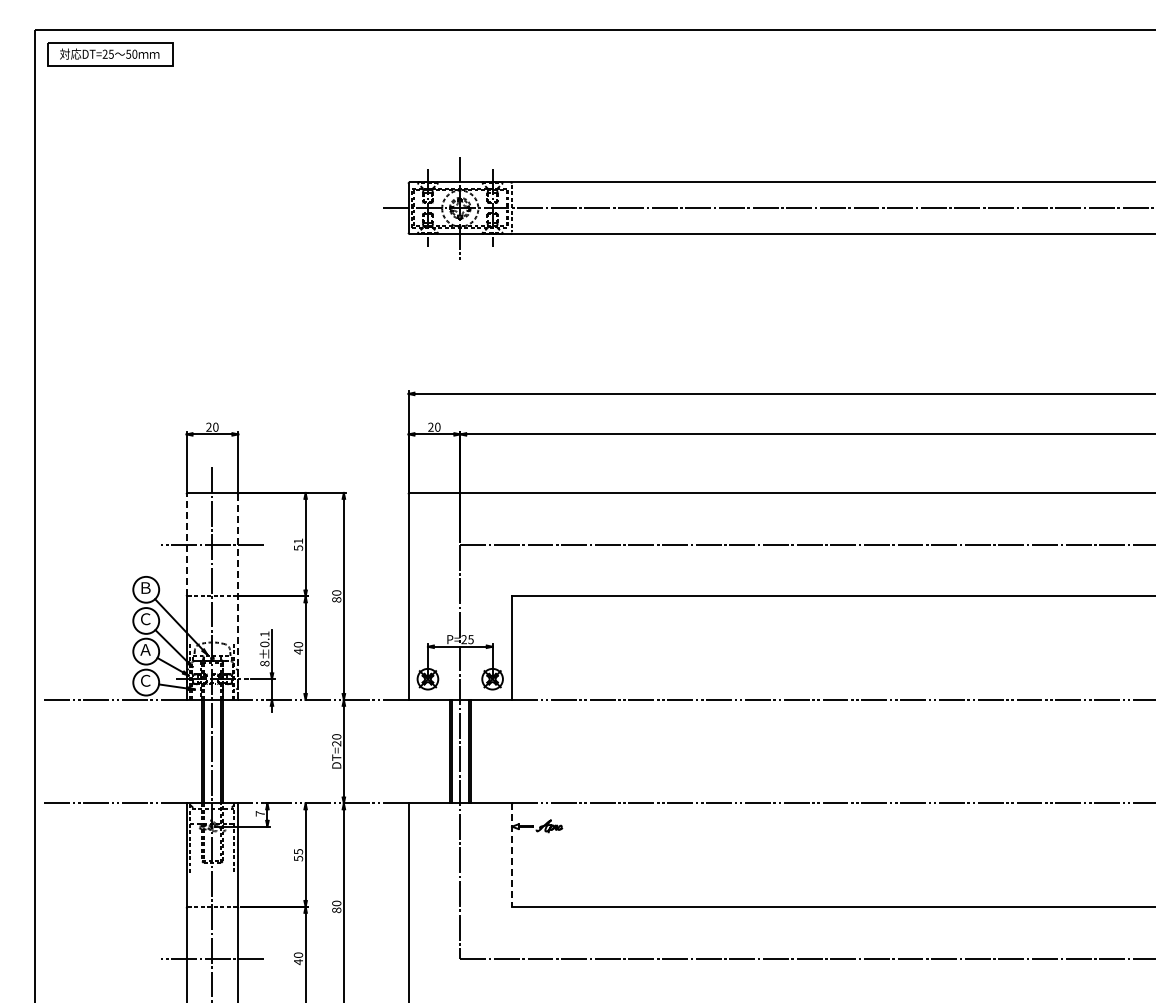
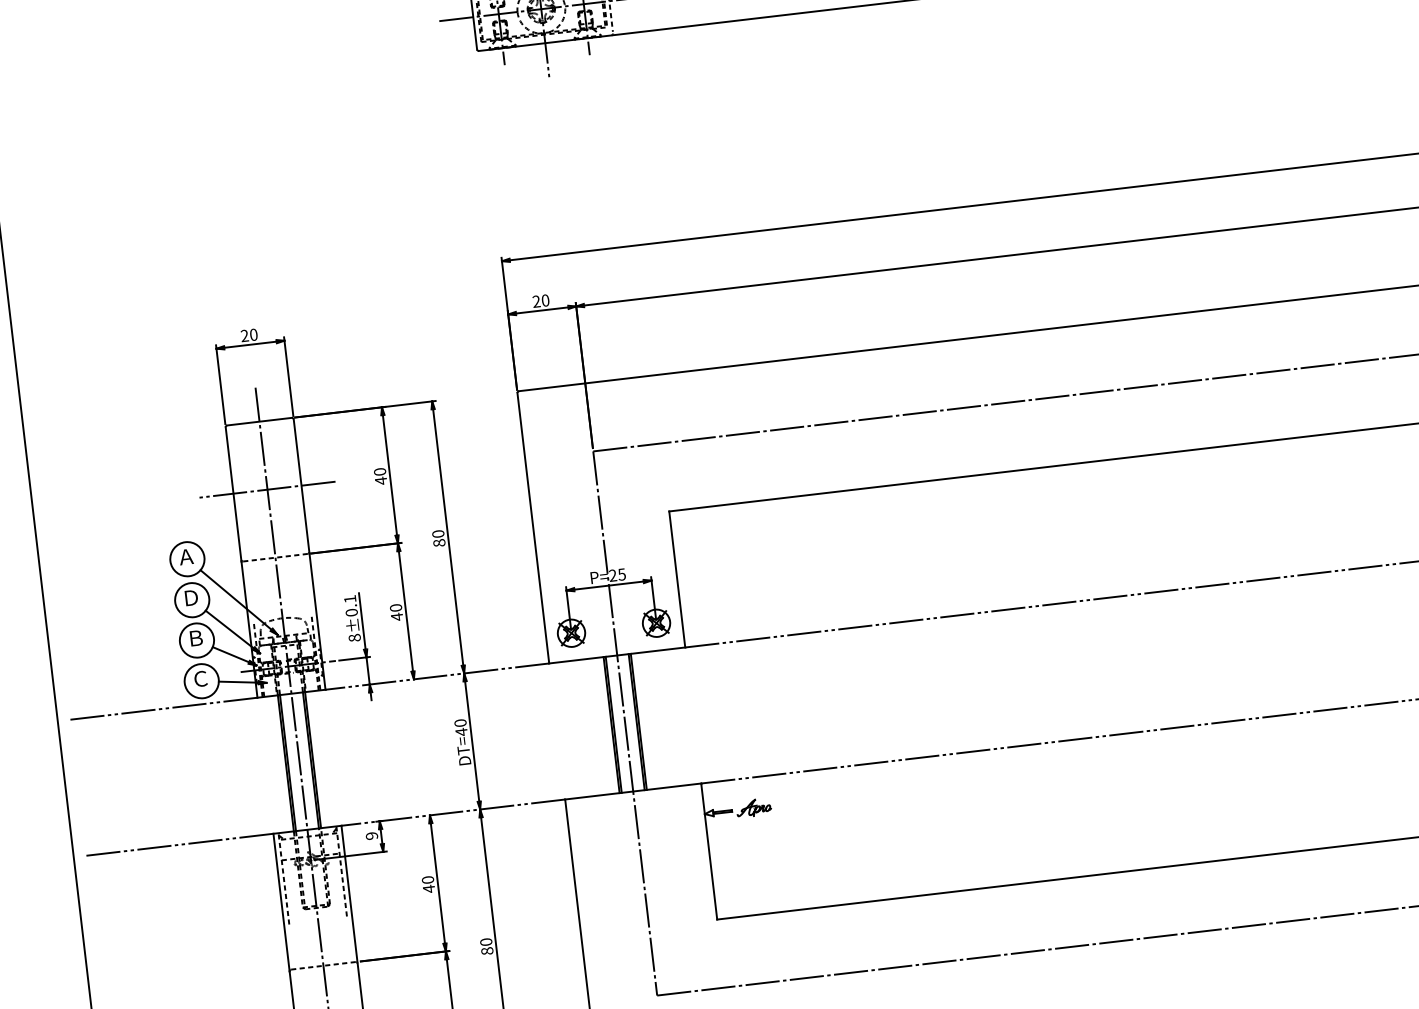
line: (186, 544) -> (233, 493), dashed -> solid
text: (298, 544) -> (380, 476), 51 -> 40
text: (145, 587) -> (186, 556), Ｂ -> Ａ
line: (238, 597) -> (309, 555), dashed -> solid
text: (145, 619) -> (191, 598), Ｃ -> Ｄ
text: (145, 649) -> (195, 637), Ａ -> Ｂ
text: (336, 743) -> (461, 731), DT=20 -> DT=40
text: (259, 813) -> (370, 835), 7 -> 9
text: (298, 855) -> (428, 884), 55 -> 40
line: (512, 855) -> (709, 851), dashed -> solid

